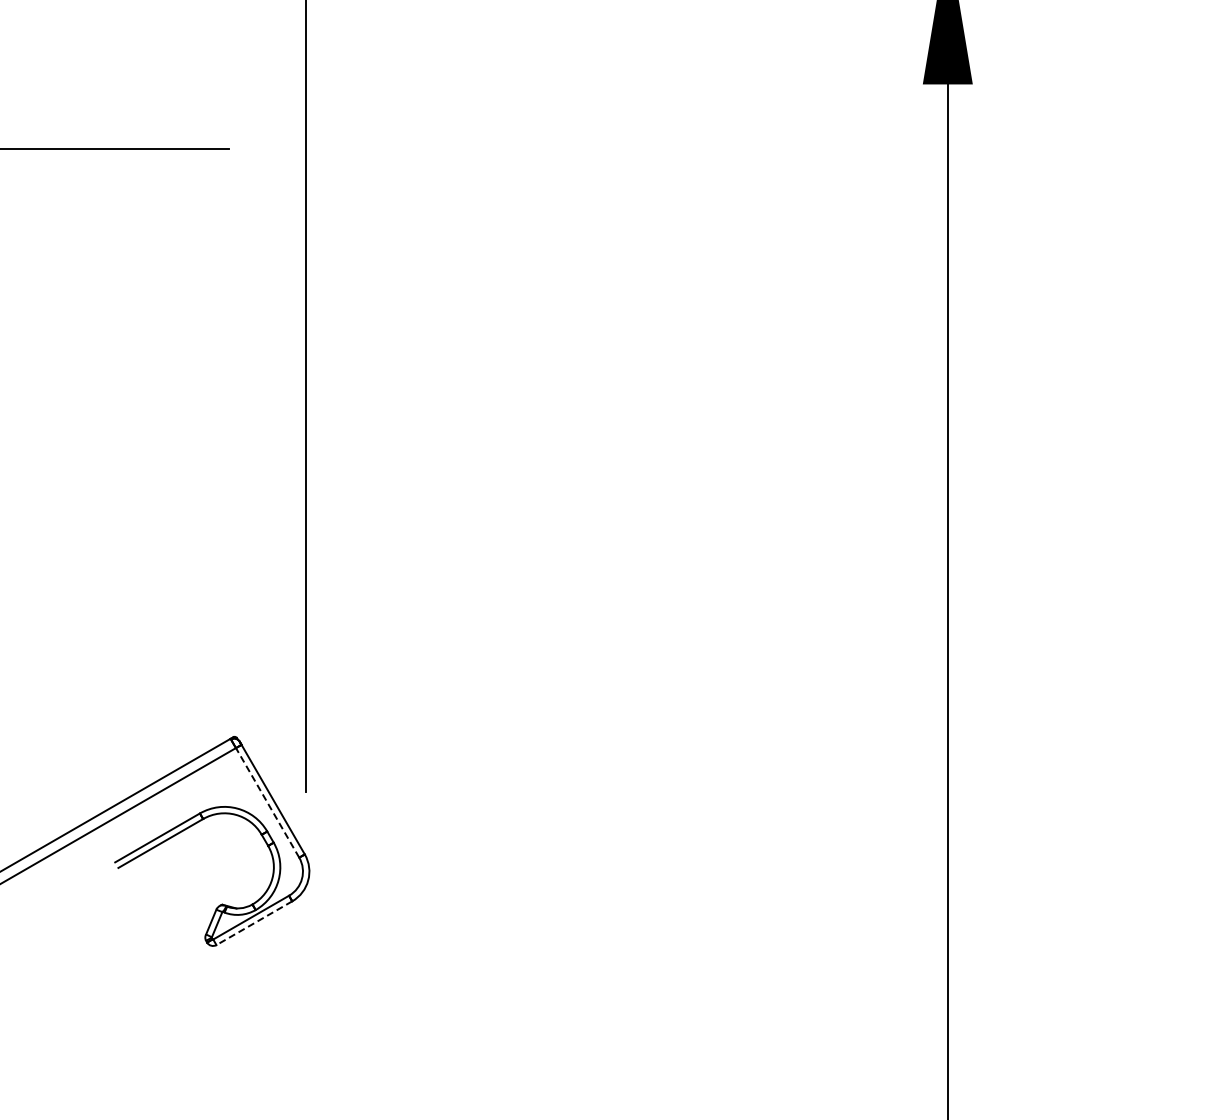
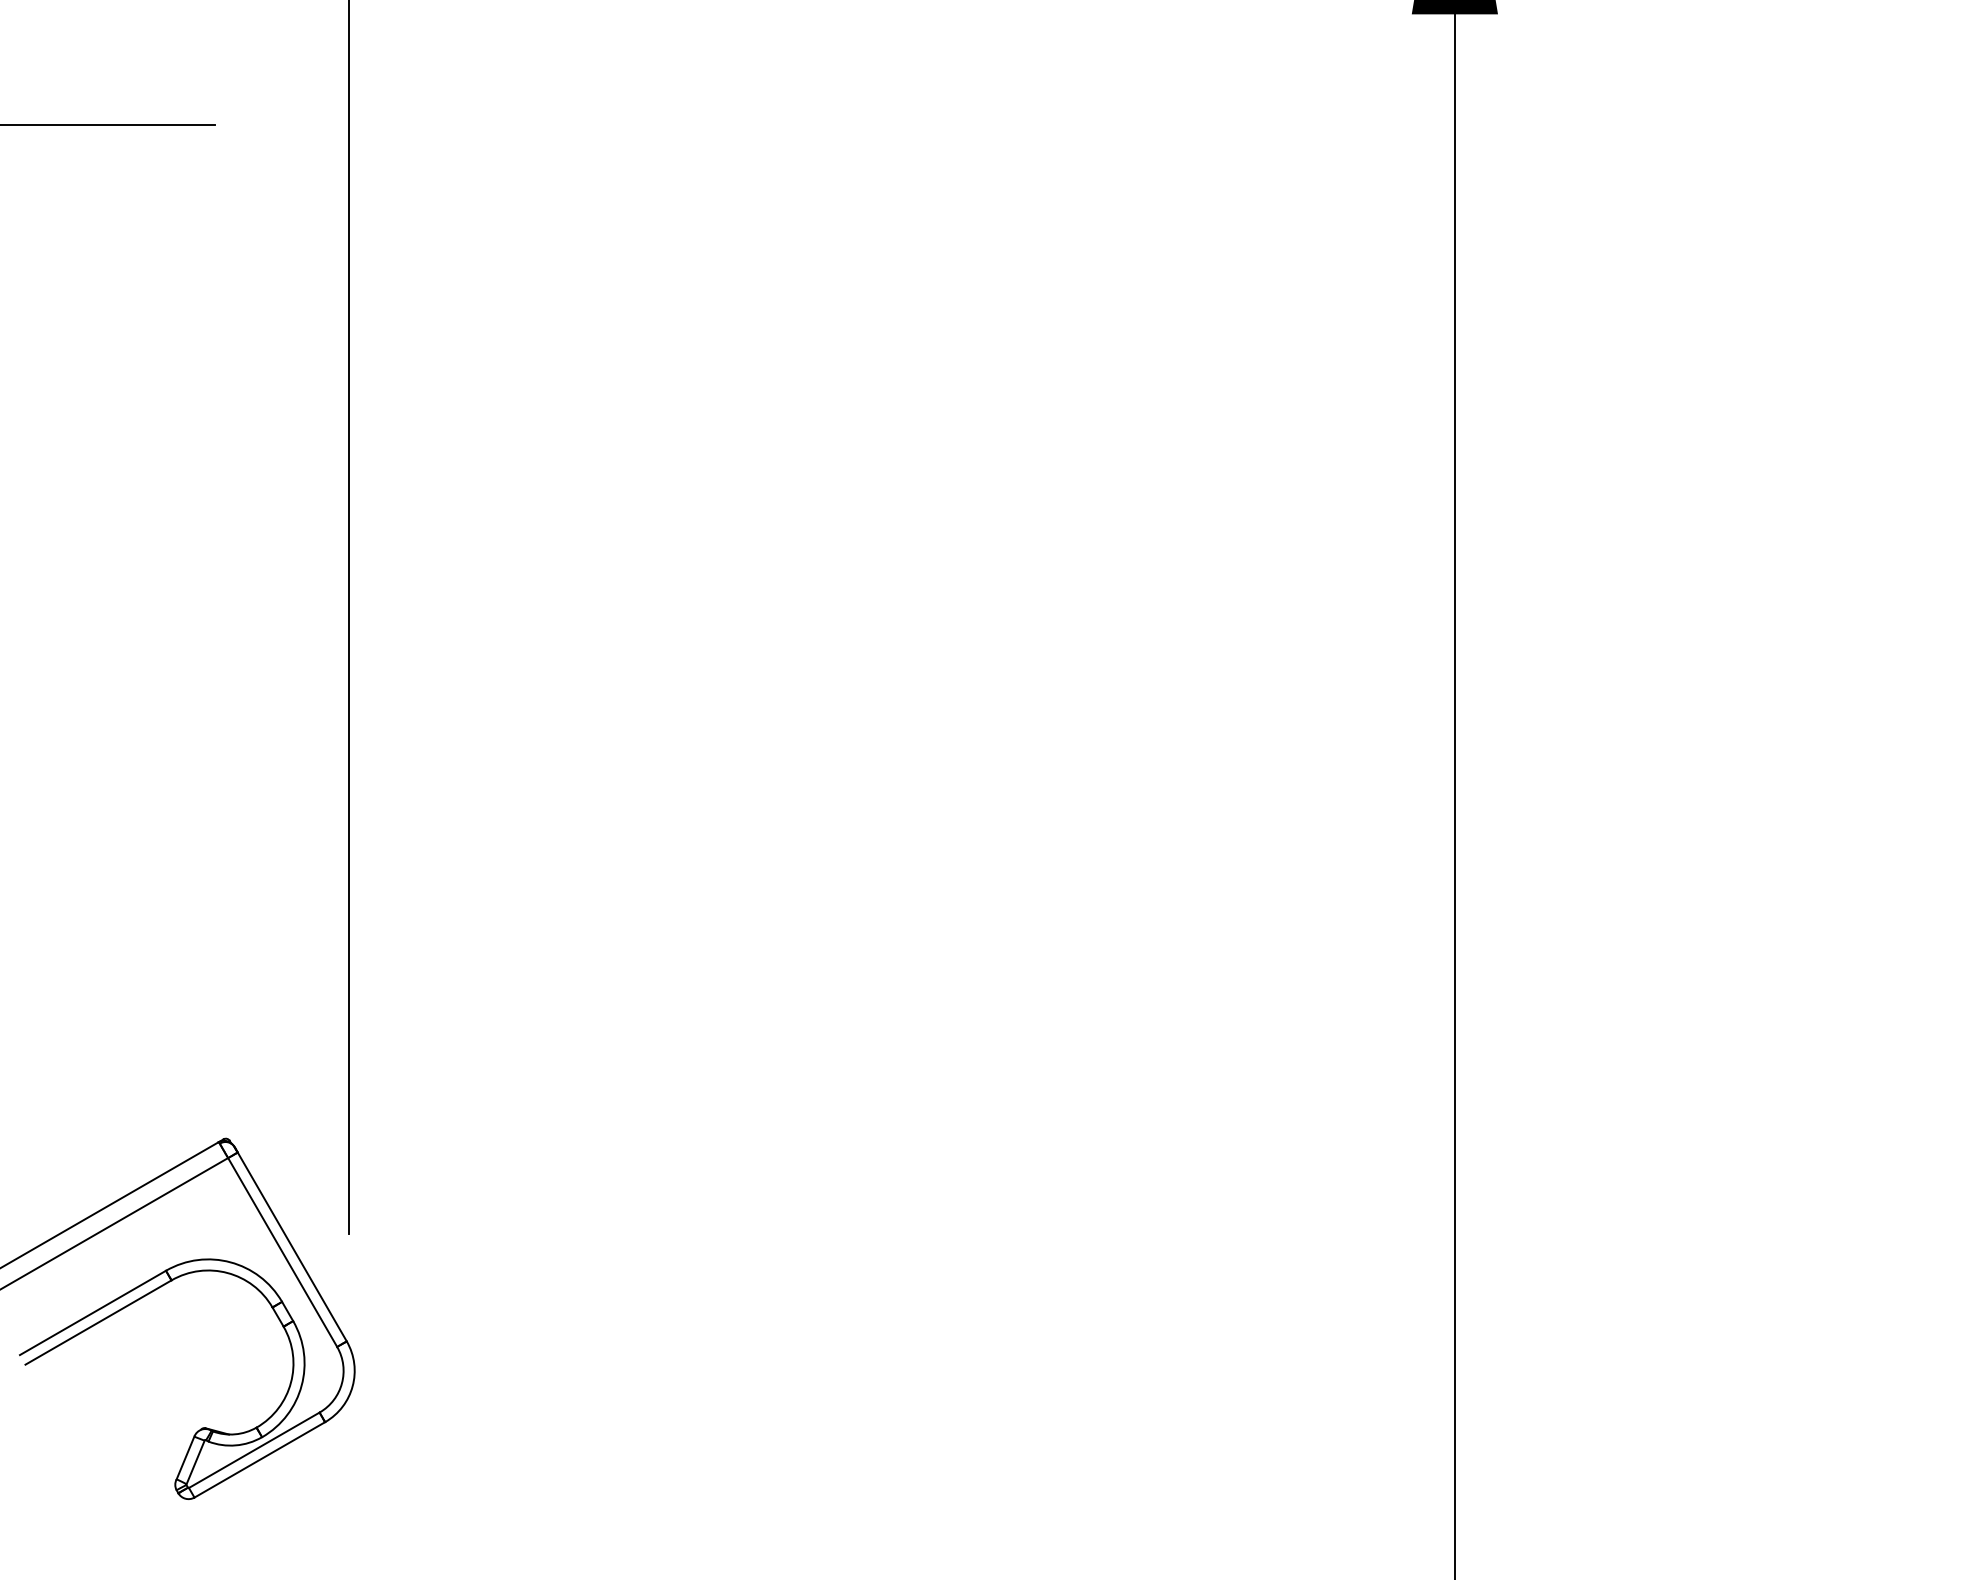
line: (267, 802) -> (282, 1251), dashed -> solid
line: (254, 923) -> (260, 1460), dashed -> solid

